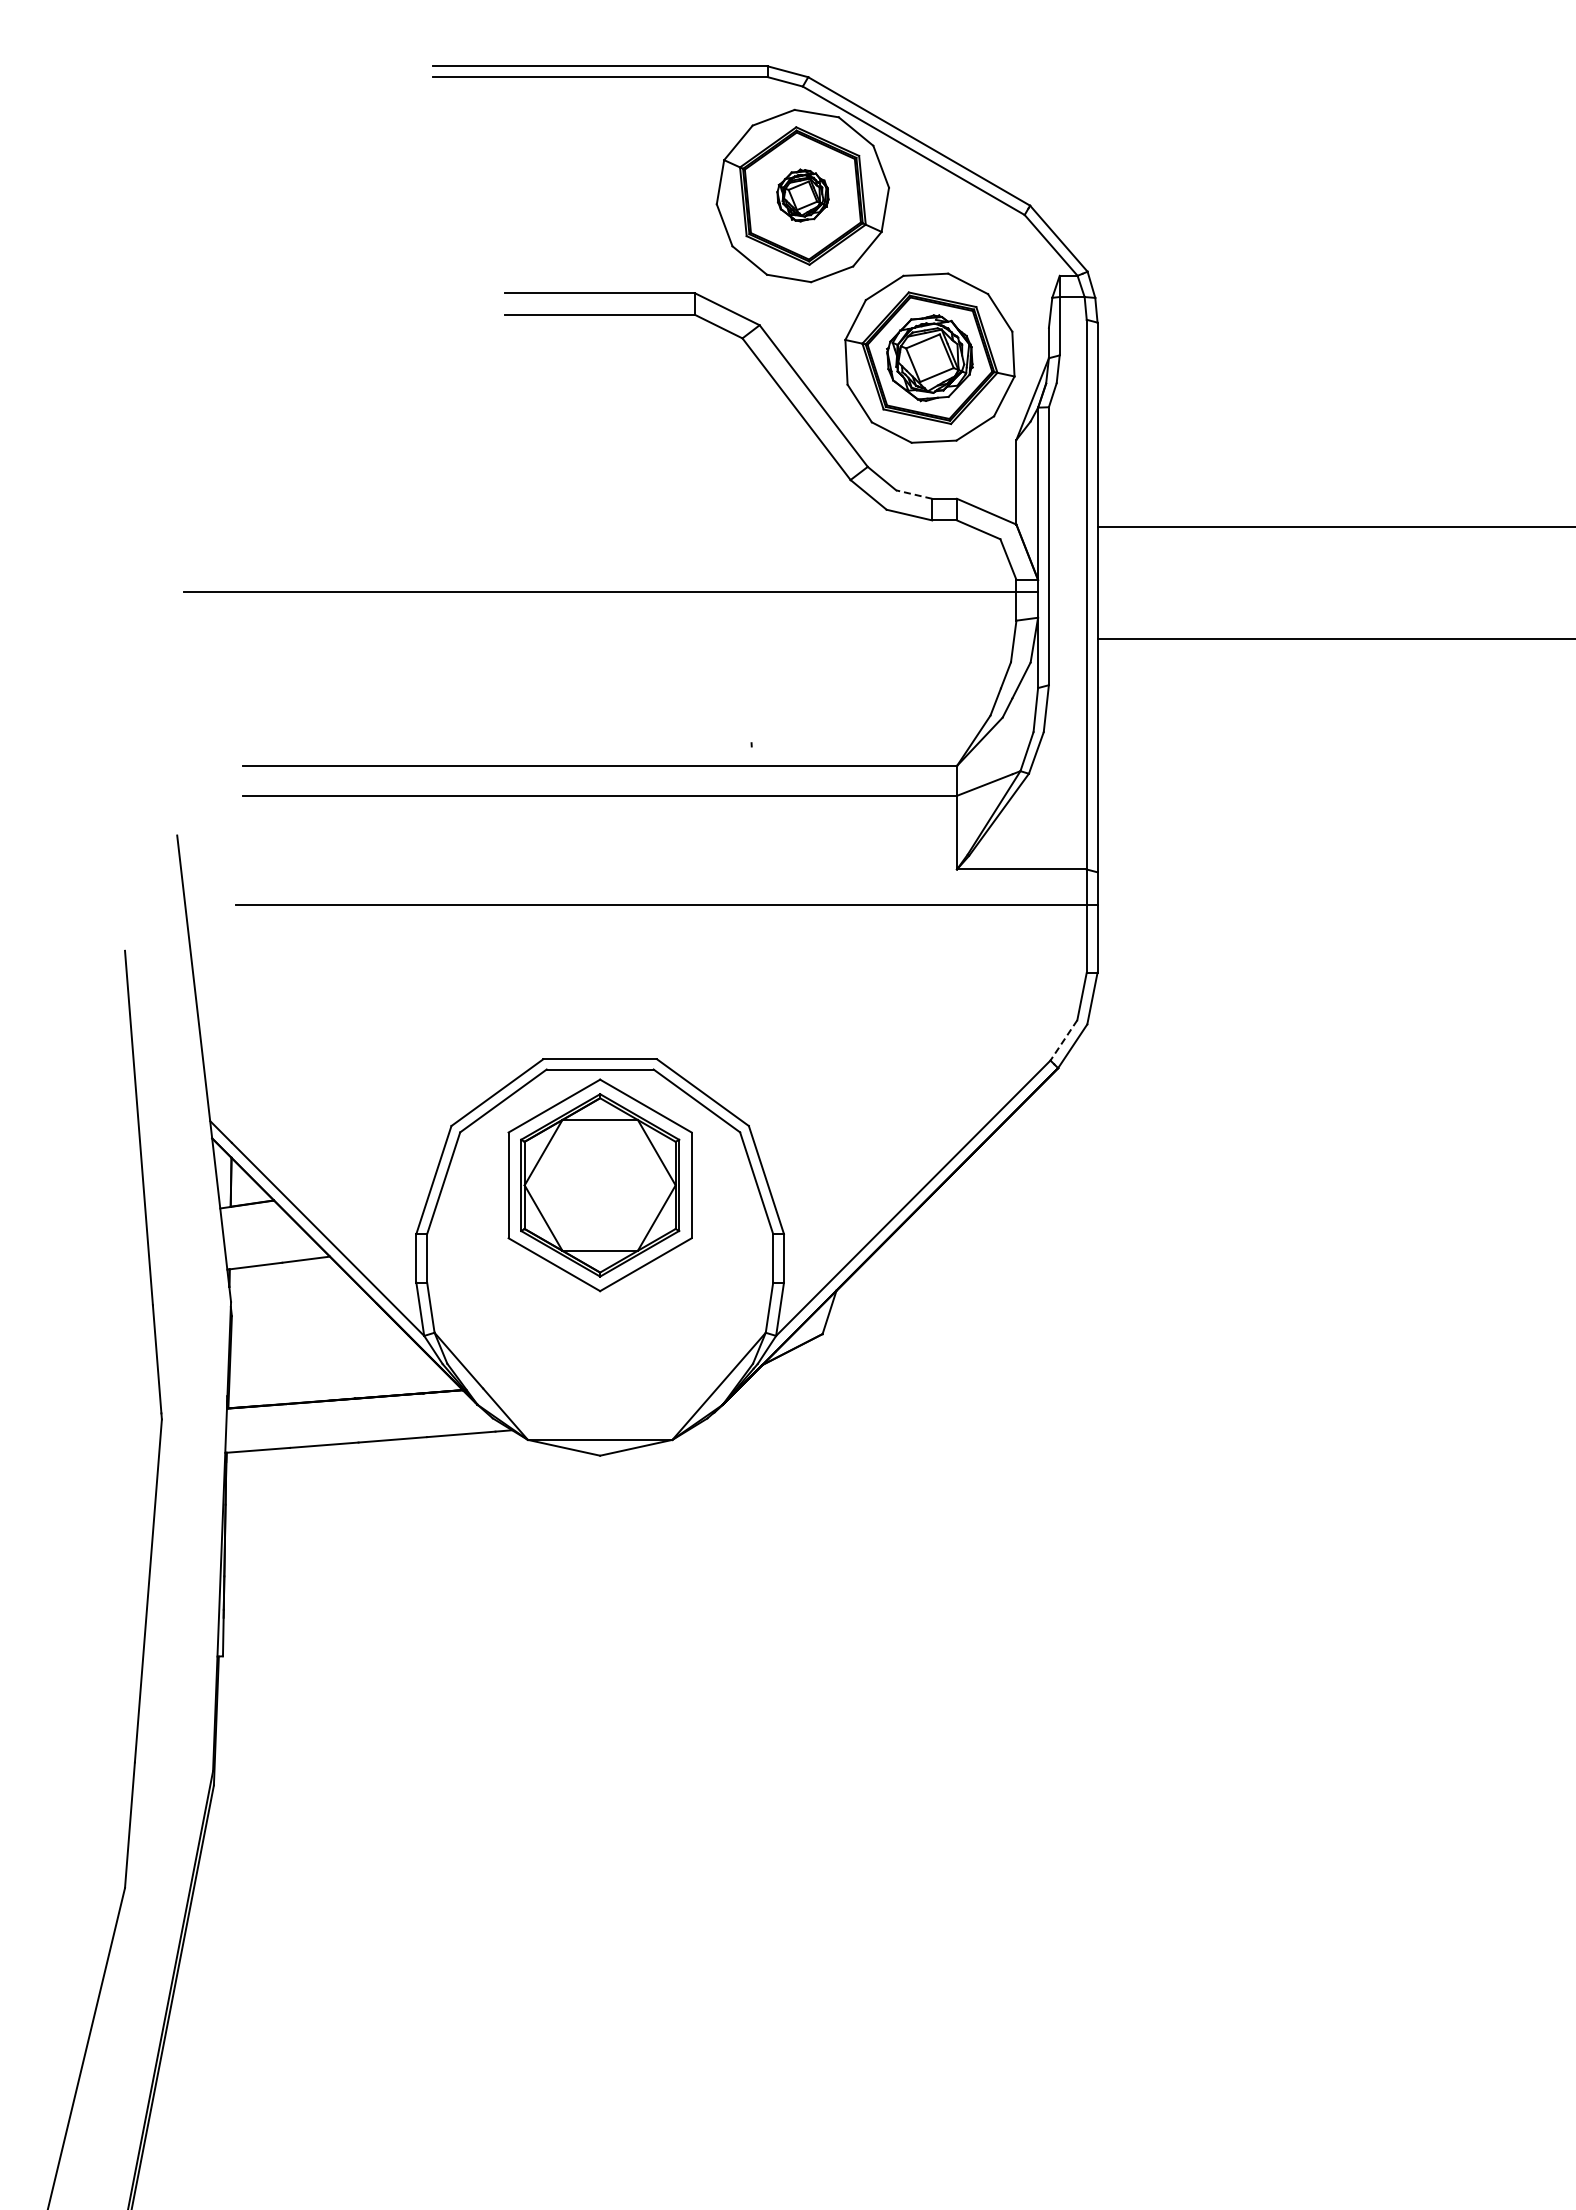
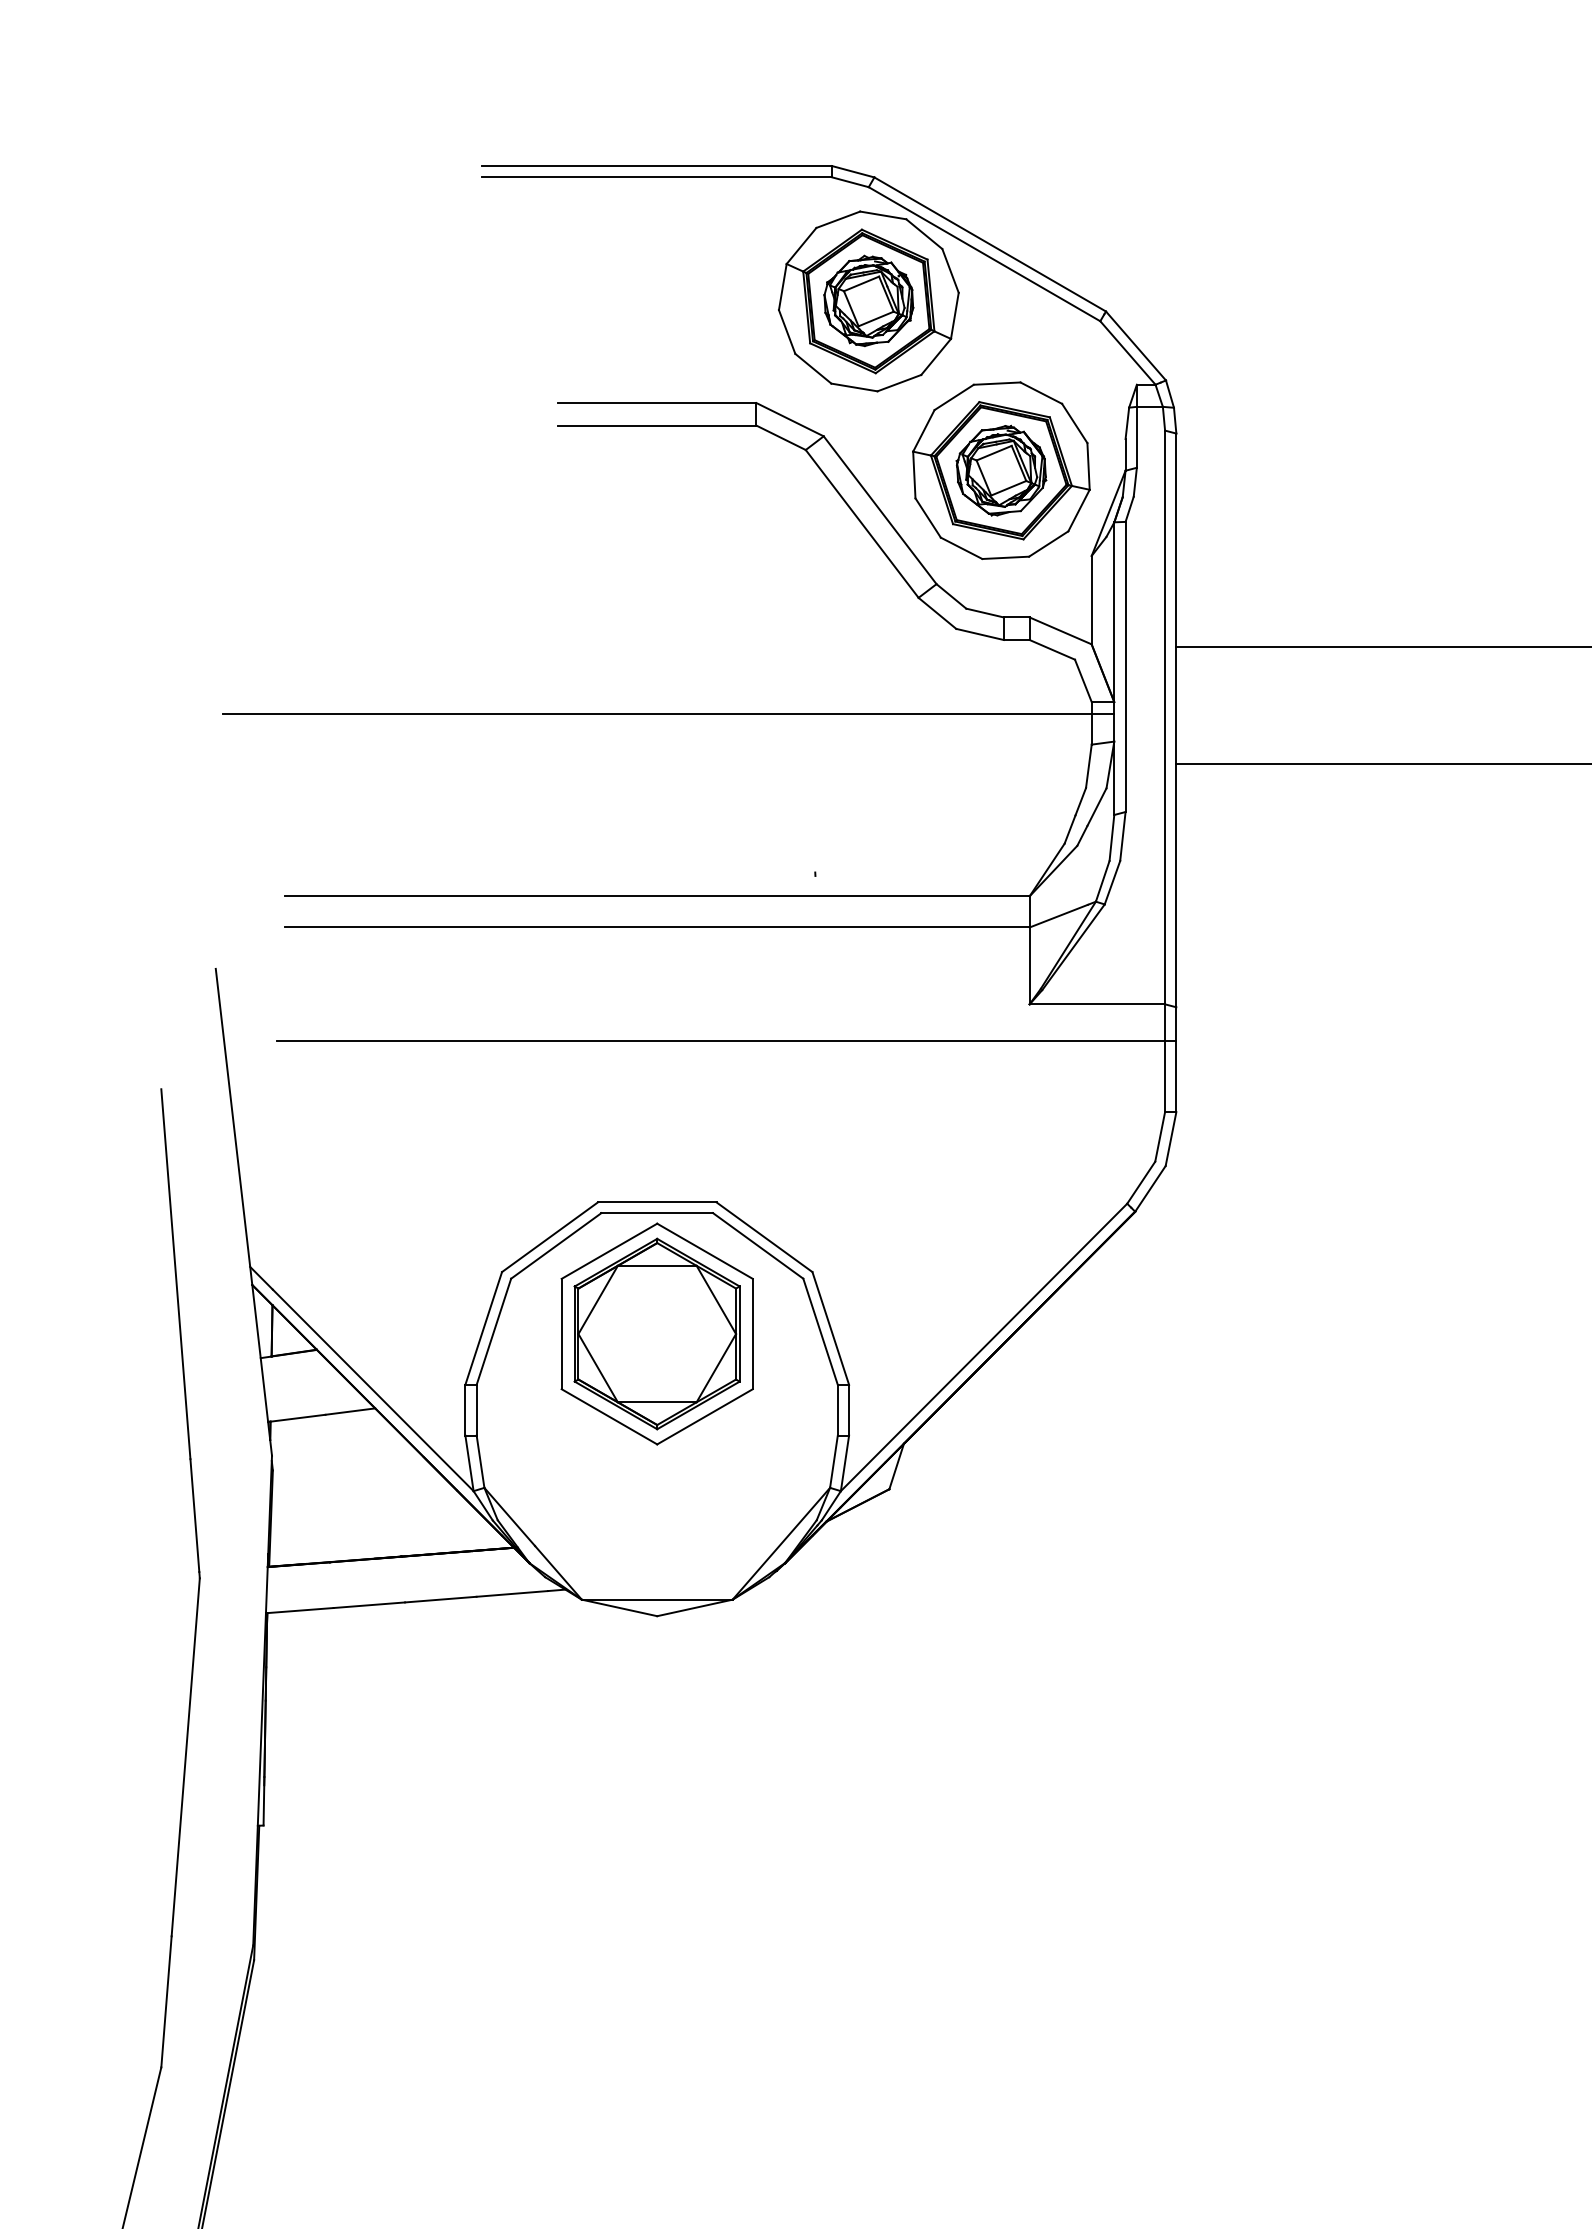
part: (802, 195) -> (868, 300), size x1.67
line: (913, 494) -> (984, 612), dashed -> solid
line: (1063, 1040) -> (1140, 1182), dashed -> solid

